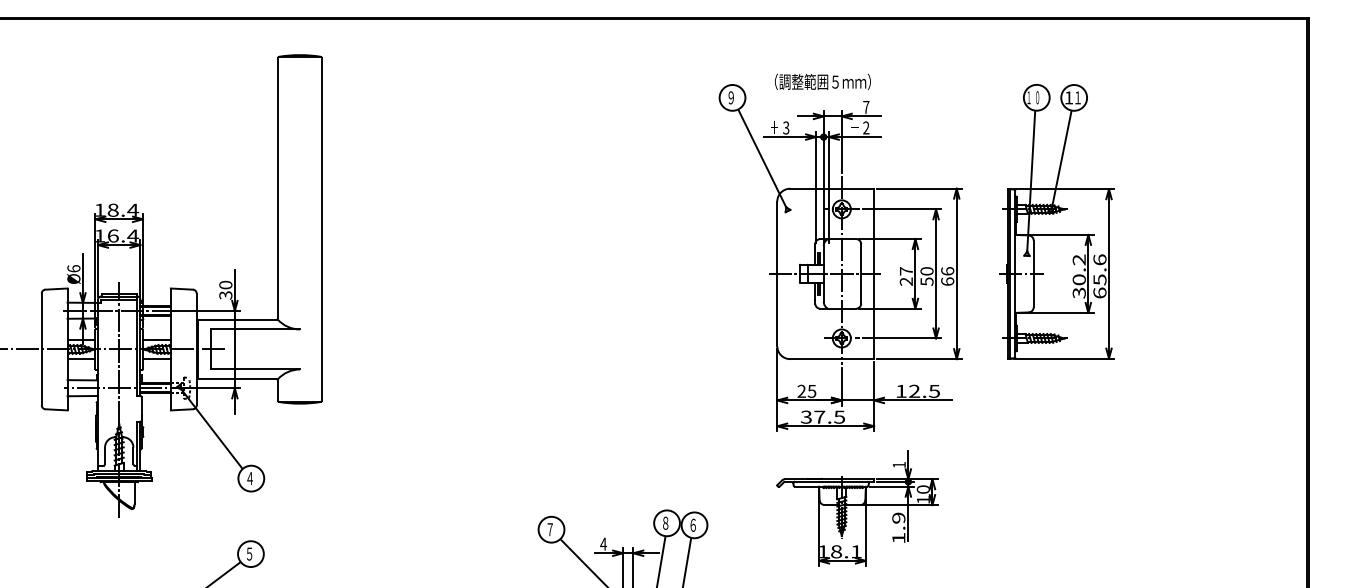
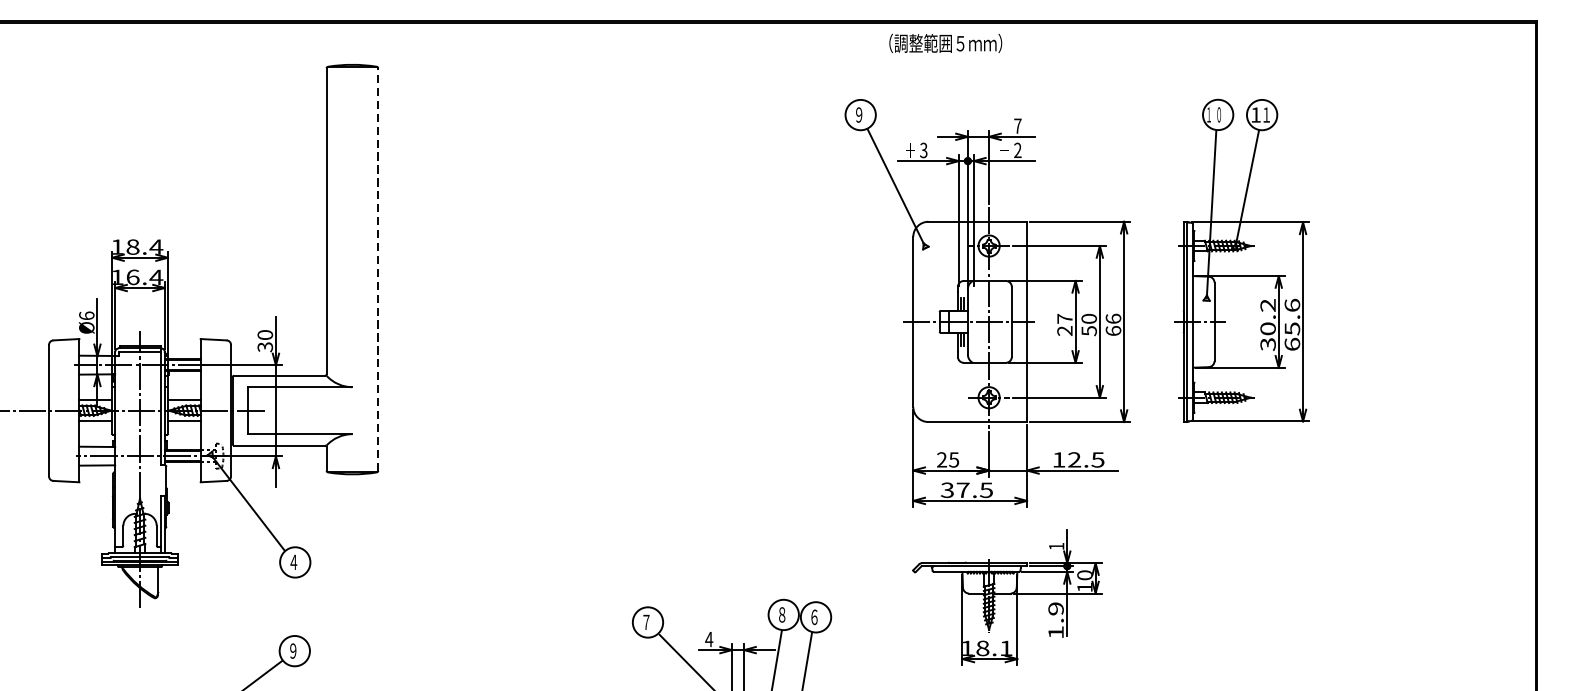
text: (822, 81) -> (945, 42), moved
line: (321, 228) -> (377, 268), solid -> dashed
text: (249, 553) -> (293, 650), ５ -> ９

